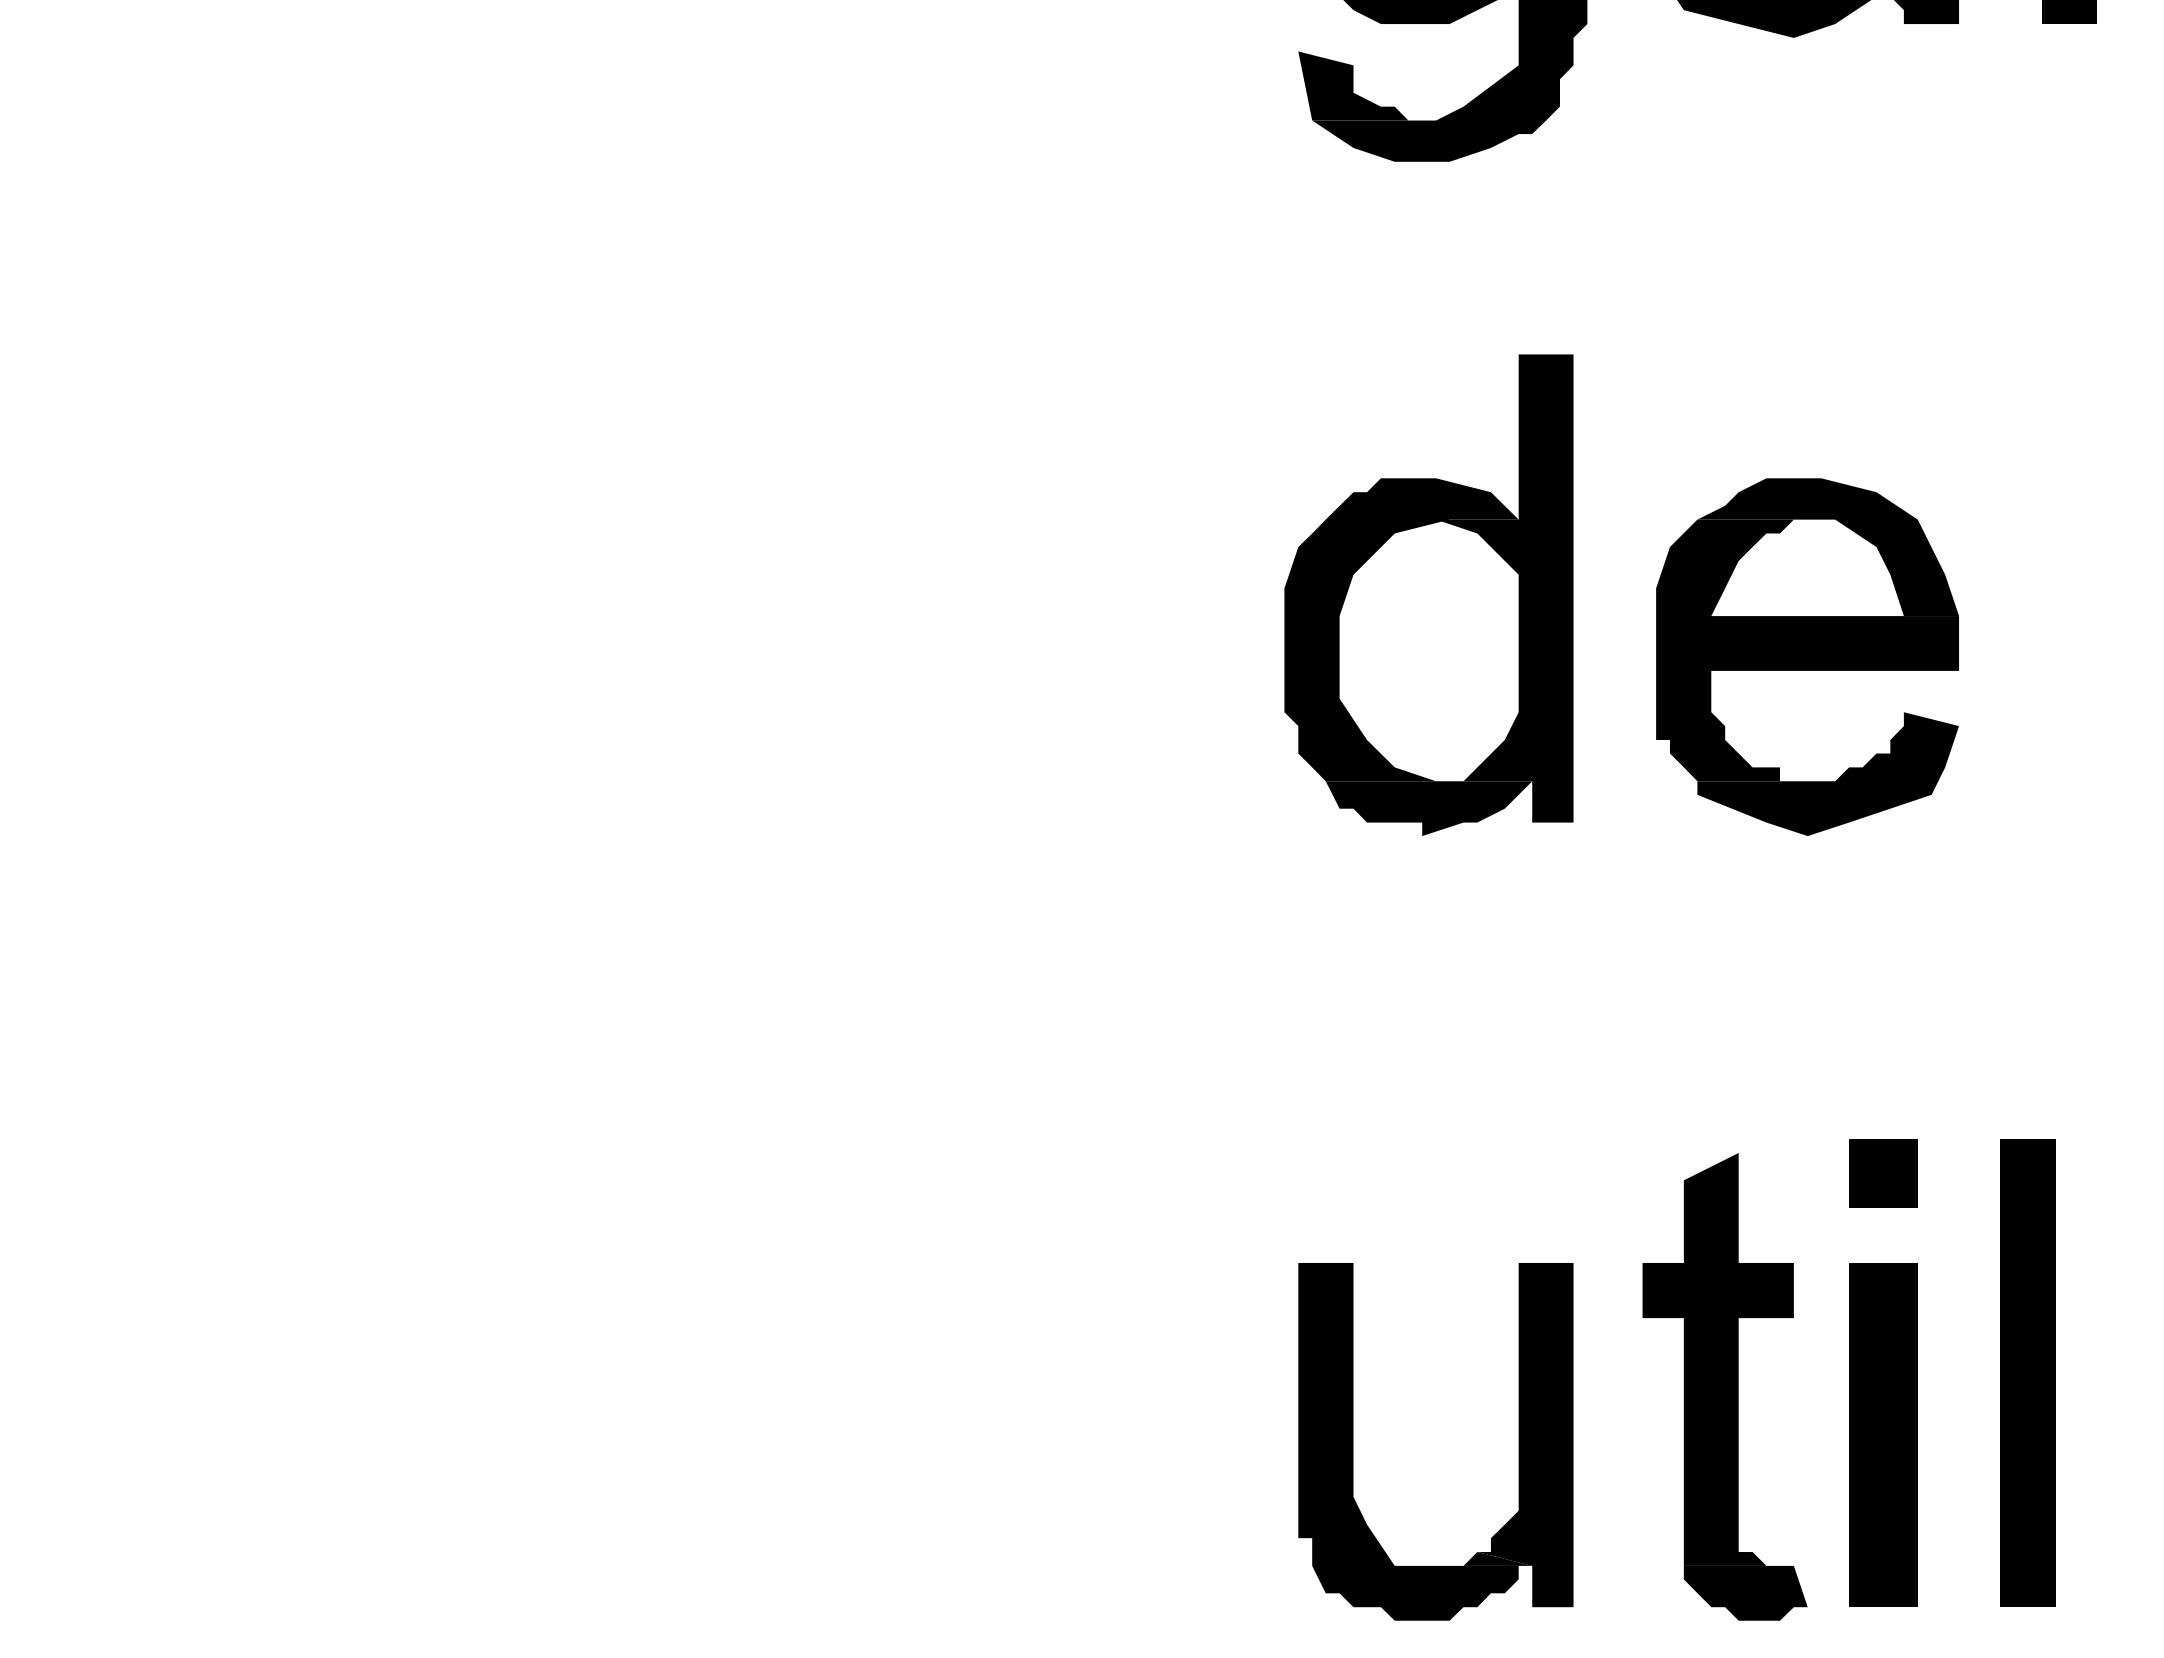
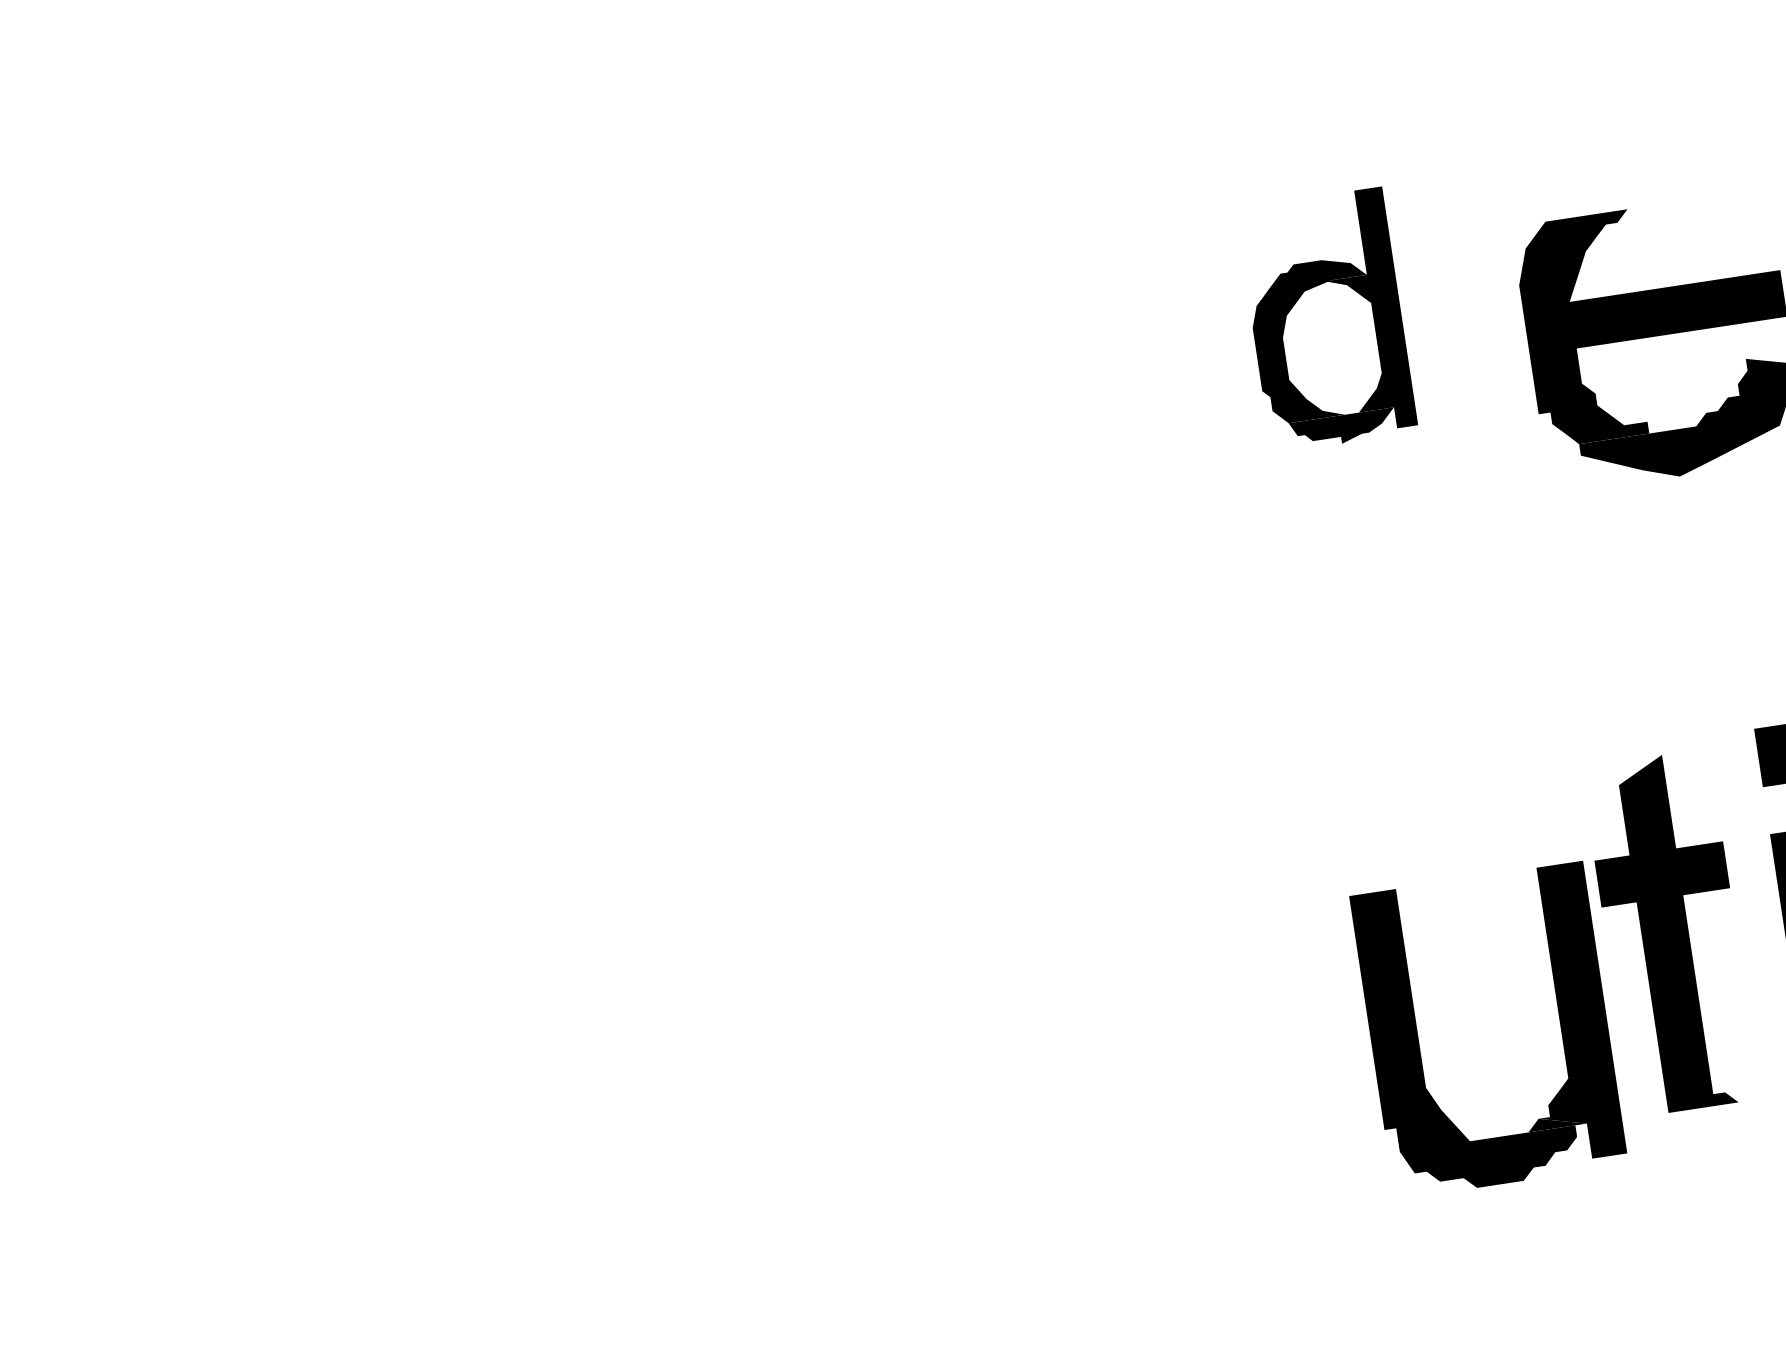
fill: (1828, 547) -> (1660, 228), removed
part: (1428, 594) -> (1326, 319), size x0.6
part: (1353, 1441) -> (1418, 1040), moved
fill: (1745, 1592) -> (1724, 1127), removed

